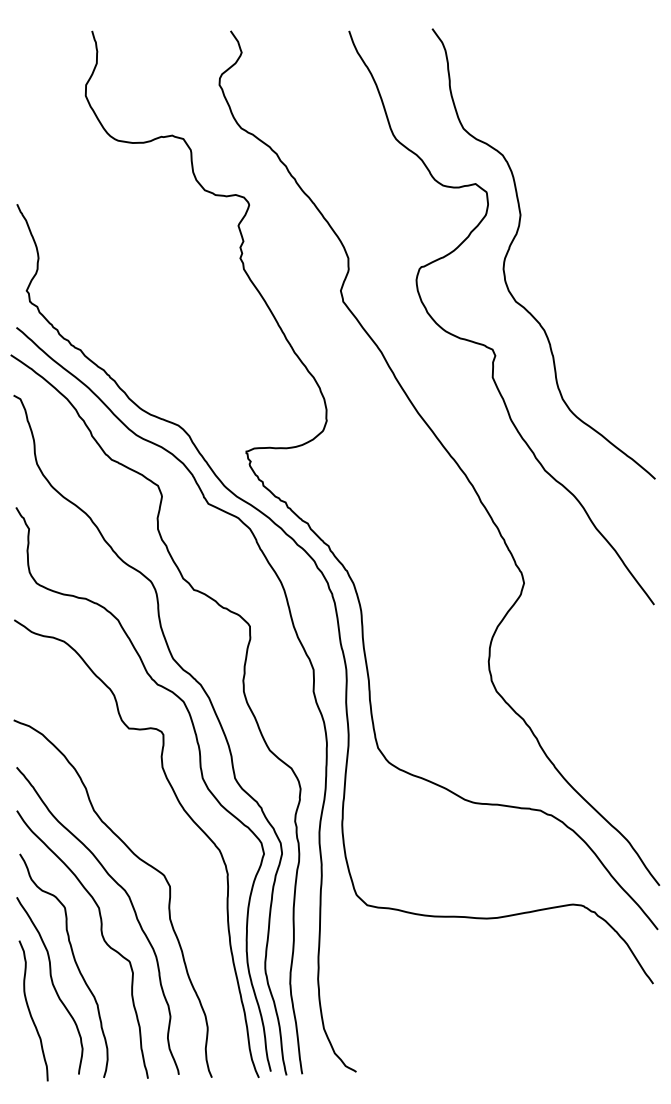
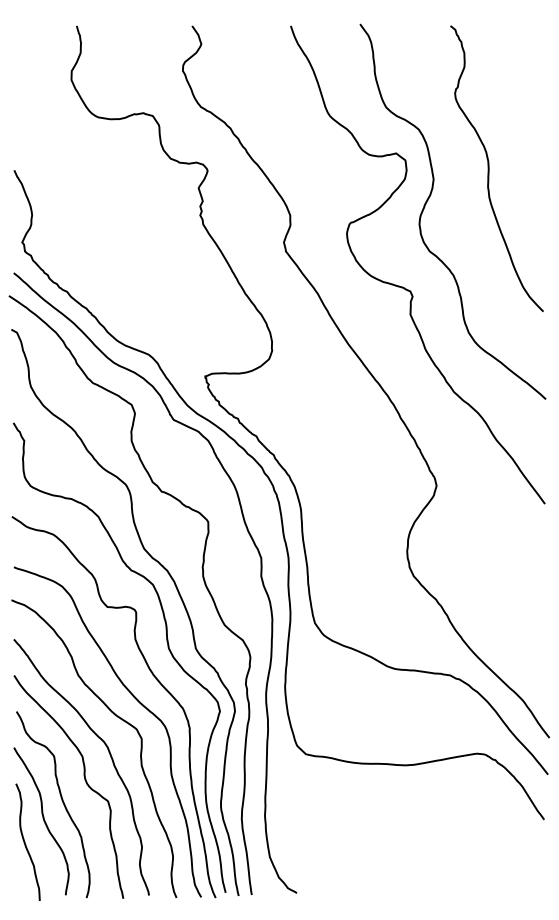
curve: (587, 202) -> (489, 168), added
curve: (165, 842) -> (137, 701), added

